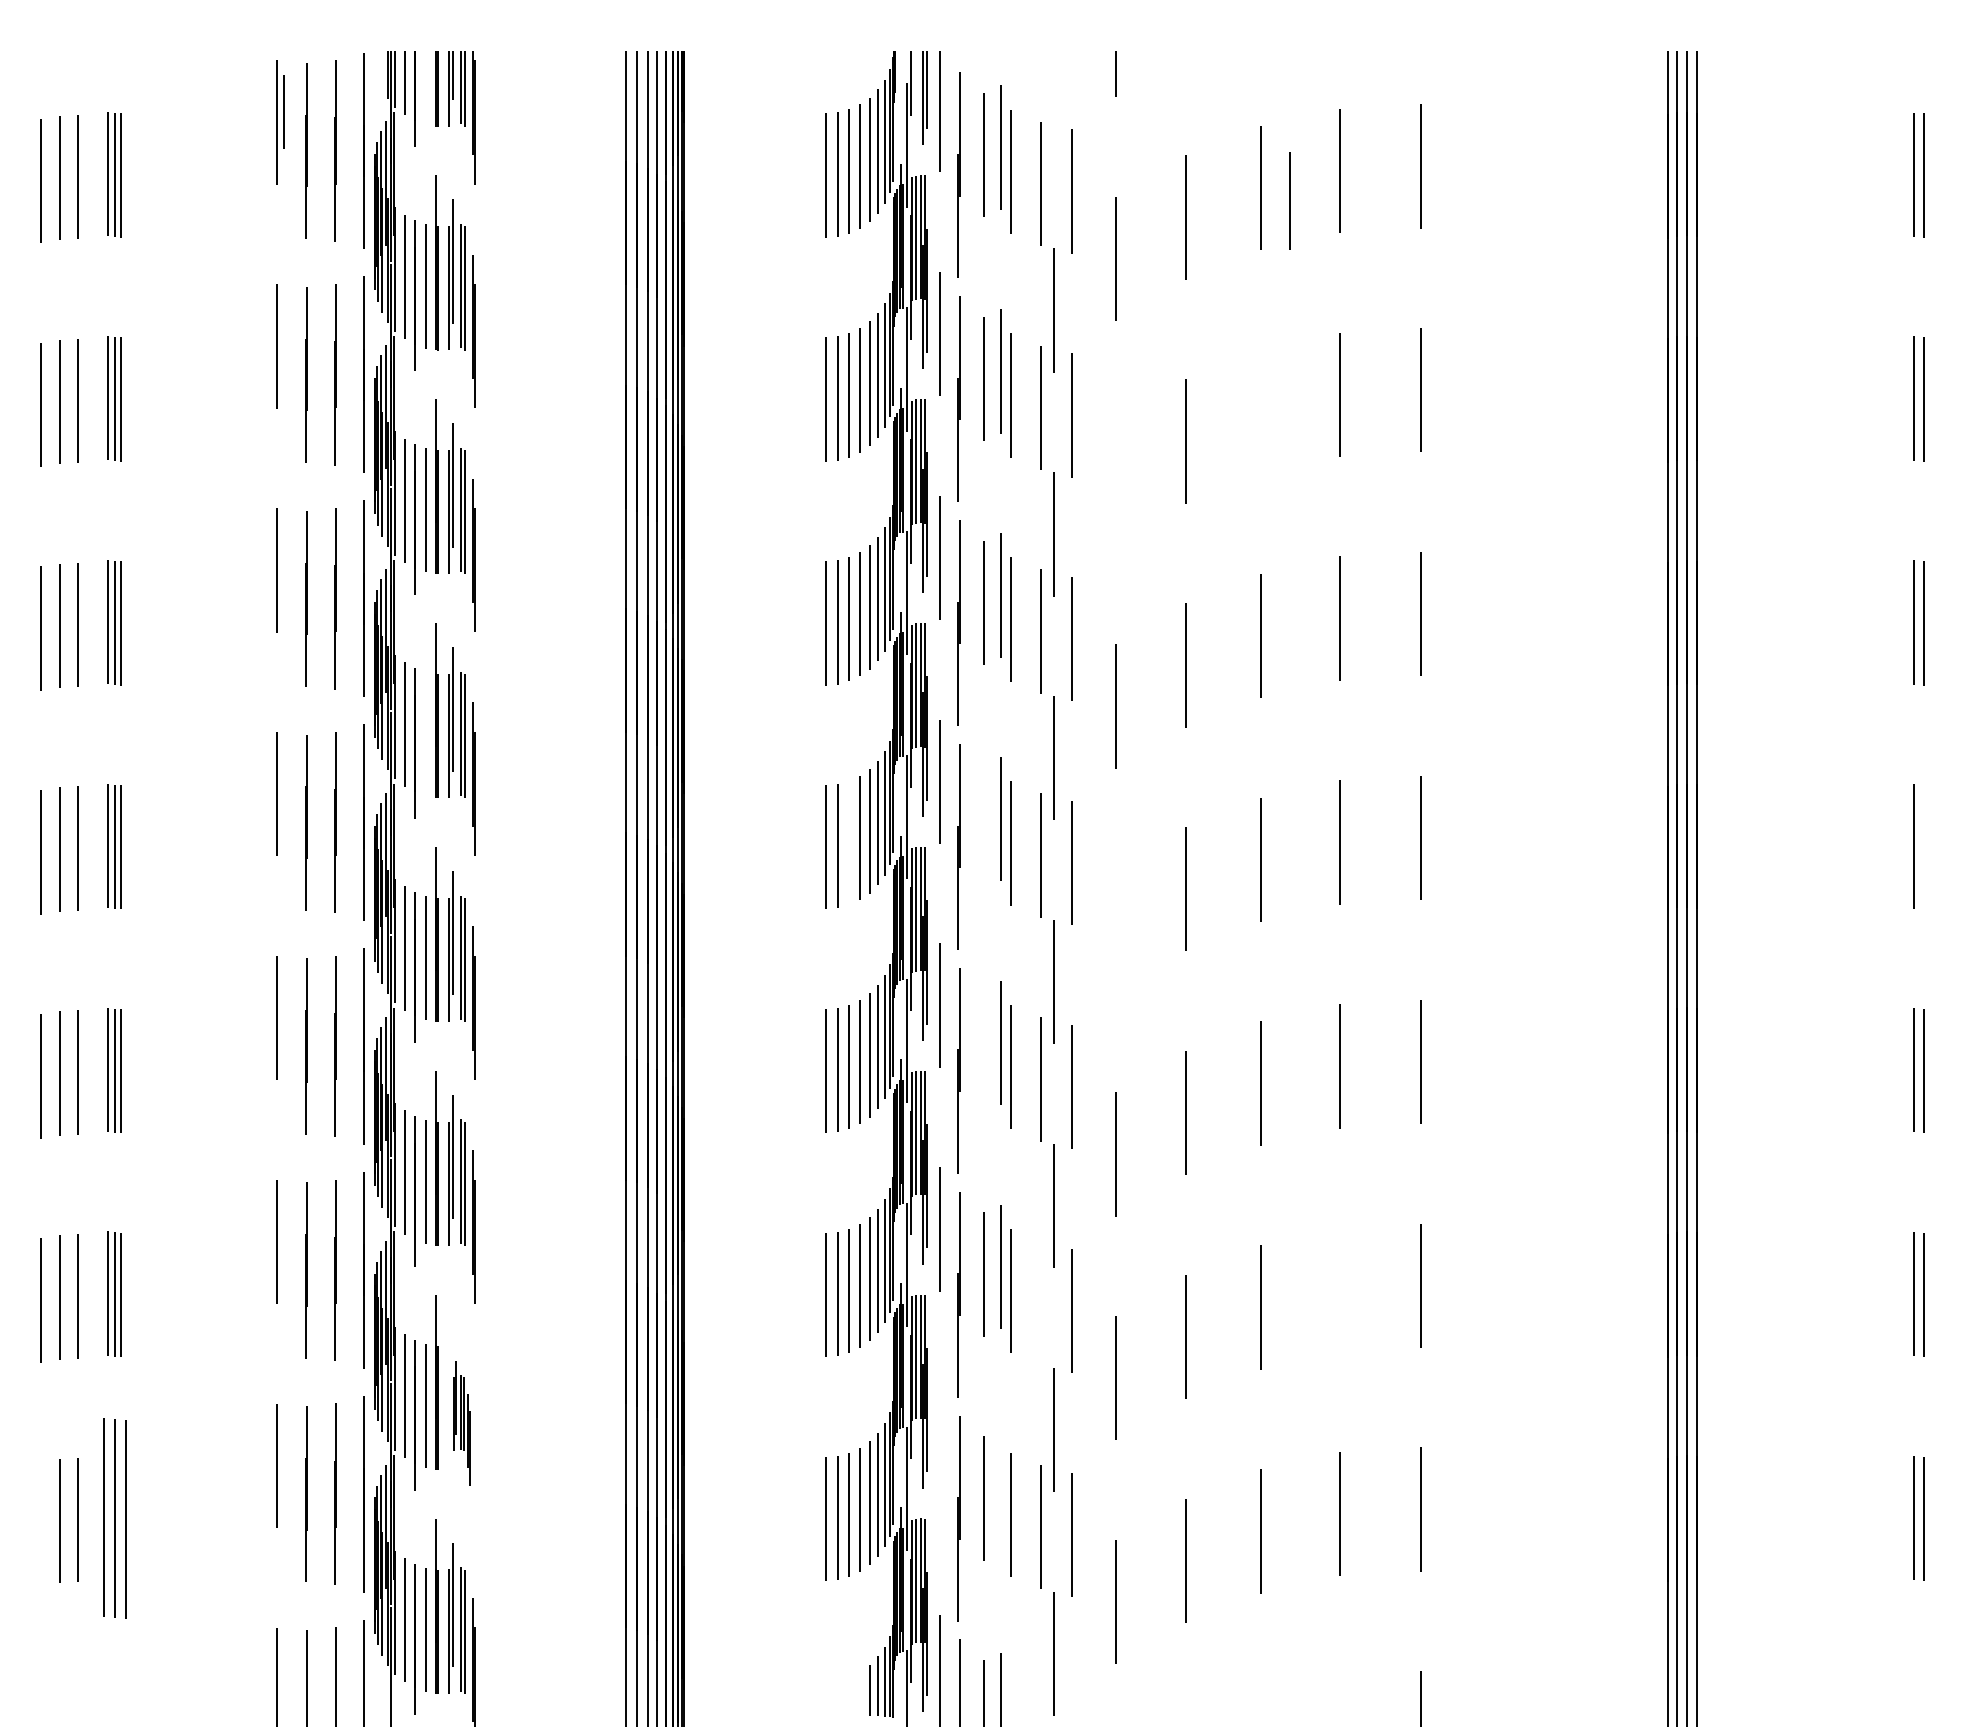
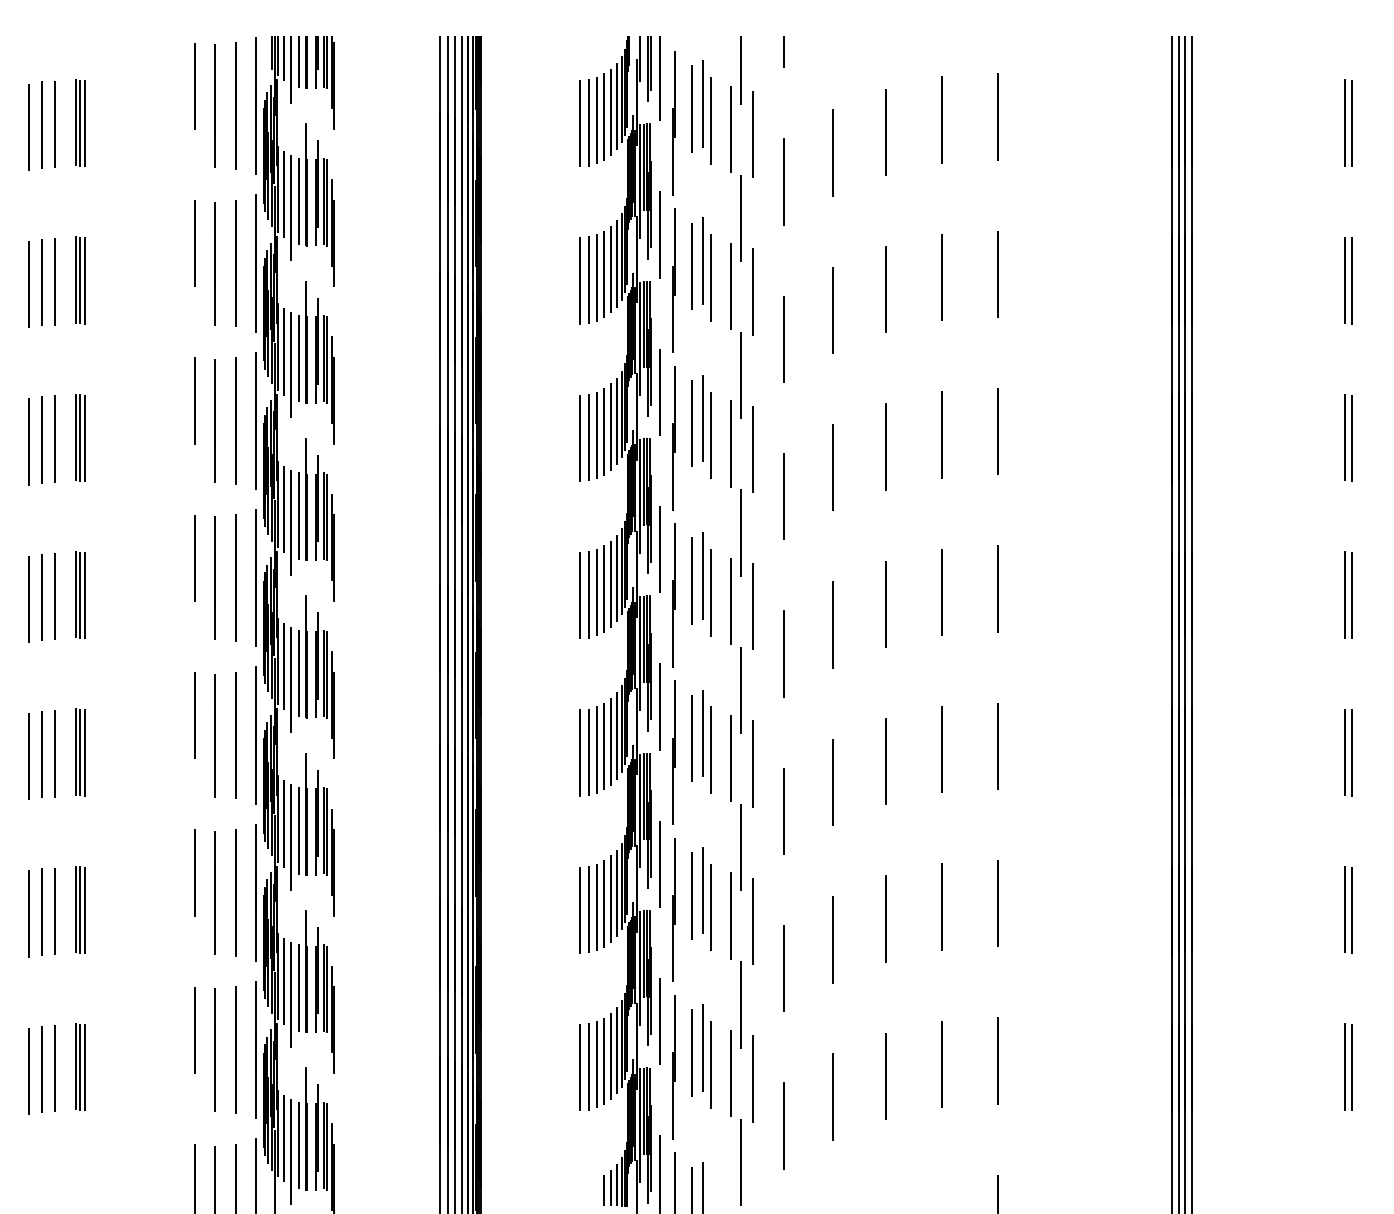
line: (283, 111) -> (298, 61), moved
line: (1289, 200) -> (740, 70), moved
line: (1261, 411) -> (886, 289), added
line: (1116, 482) -> (784, 339), added
line: (425, 733) -> (298, 515), added
line: (984, 826) -> (691, 580), added
line: (849, 842) -> (596, 592), added
line: (1924, 847) -> (1352, 595), added
line: (1116, 930) -> (784, 654), added
line: (984, 1050) -> (691, 738), added
line: (1340, 1290) -> (941, 907), added
line: (1040, 1303) -> (731, 916), added
part: (461, 1423) -> (324, 1000), size x1.67
line: (939, 1453) -> (660, 1021), added
line: (1000, 1490) -> (702, 1047), added
part: (114, 1517) -> (80, 1066), size x0.62
line: (41, 1524) -> (28, 1071), added
line: (860, 1693) -> (604, 1190), added

